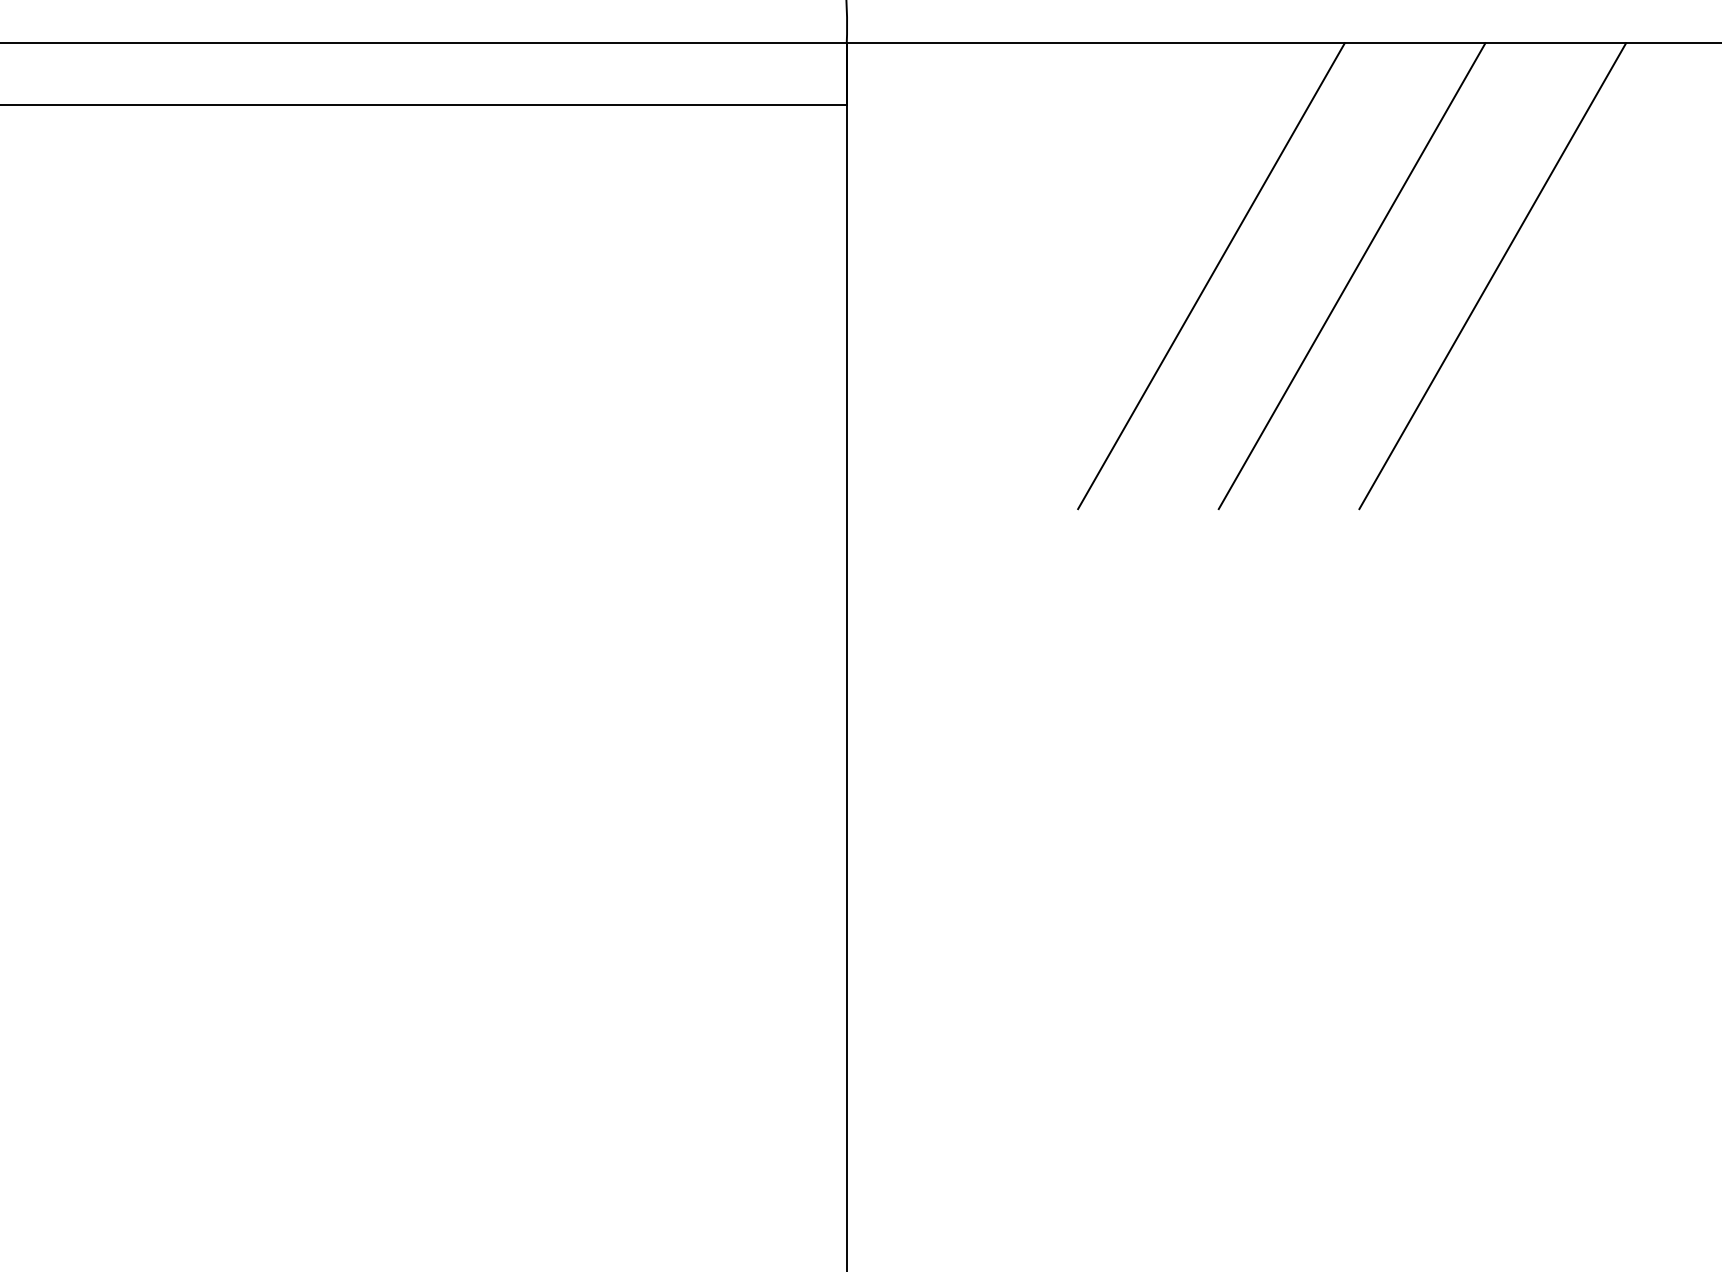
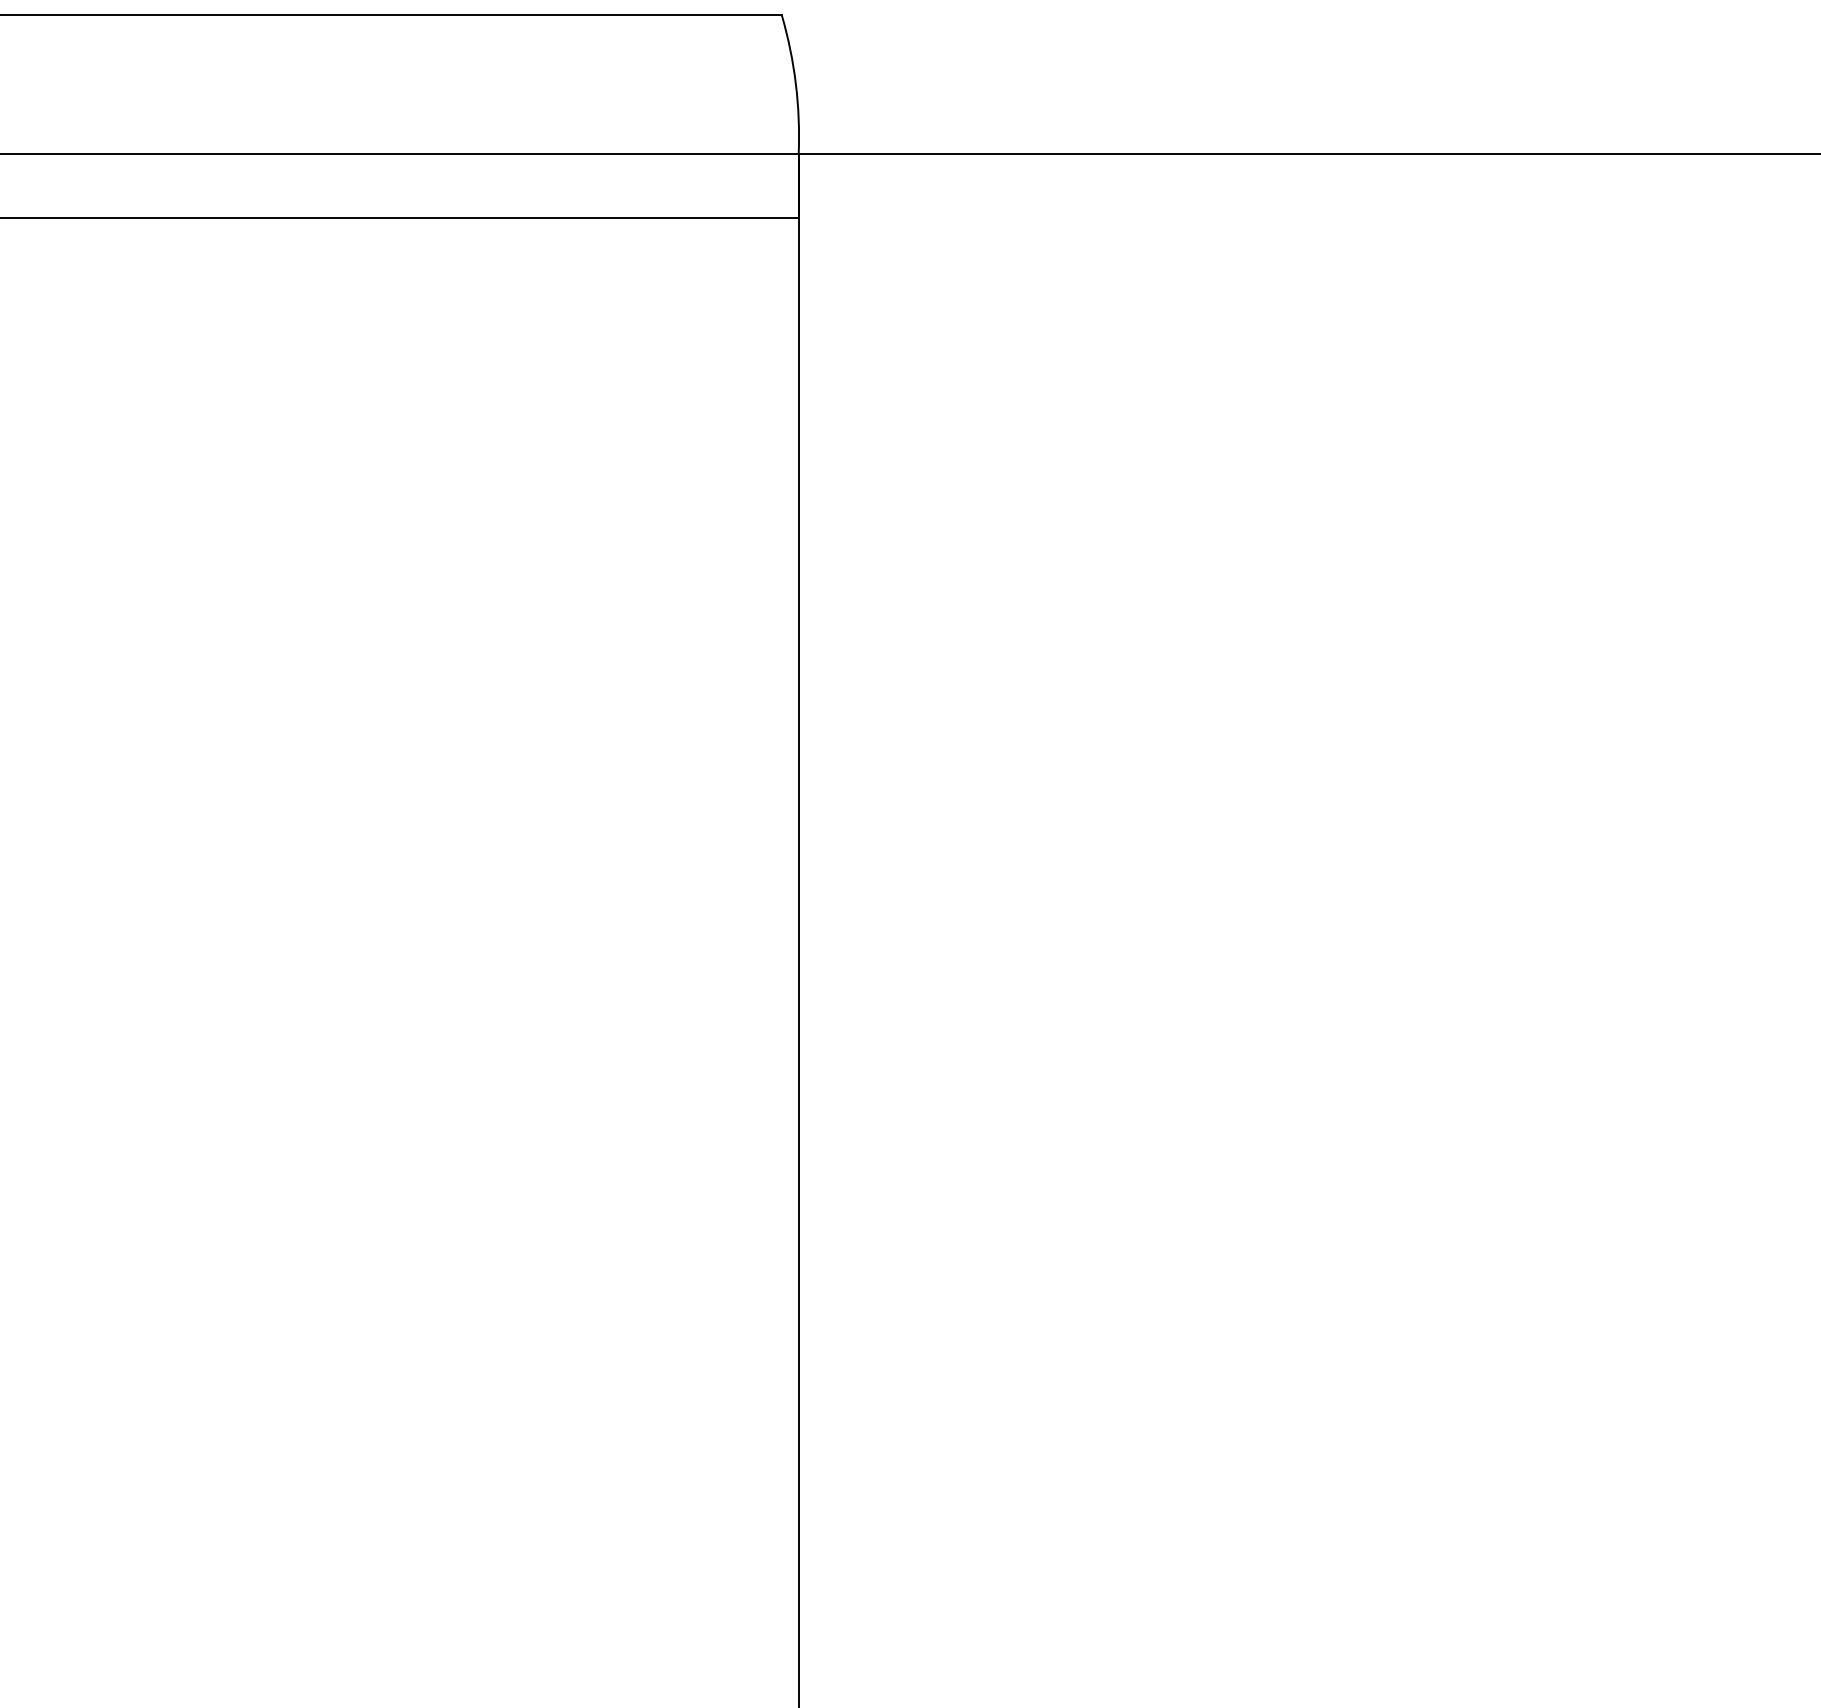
line: (1211, 275) -> (1170, 391), removed
line: (1352, 275) -> (1314, 391), removed
line: (1492, 275) -> (1457, 391), removed

